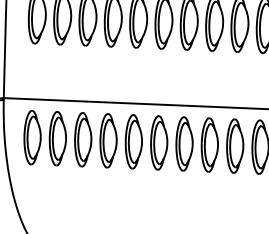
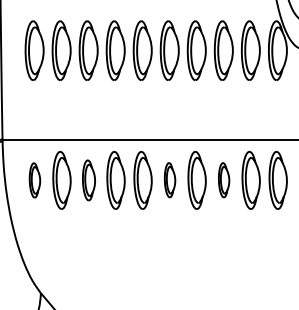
part: (32, 137) -> (34, 180), size x0.6
part: (82, 139) -> (88, 180), size x0.7
part: (158, 142) -> (169, 179), size x0.6
part: (209, 144) -> (223, 179), size x0.6

